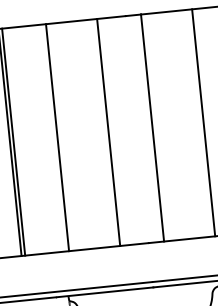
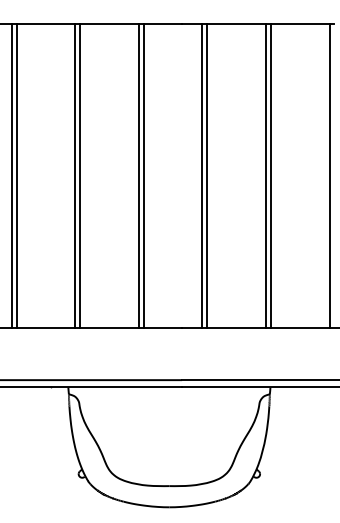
line: (199, 123) -> (265, 176), added
line: (156, 127) -> (207, 176), added
line: (104, 133) -> (138, 176), added
line: (61, 137) -> (80, 176), added

